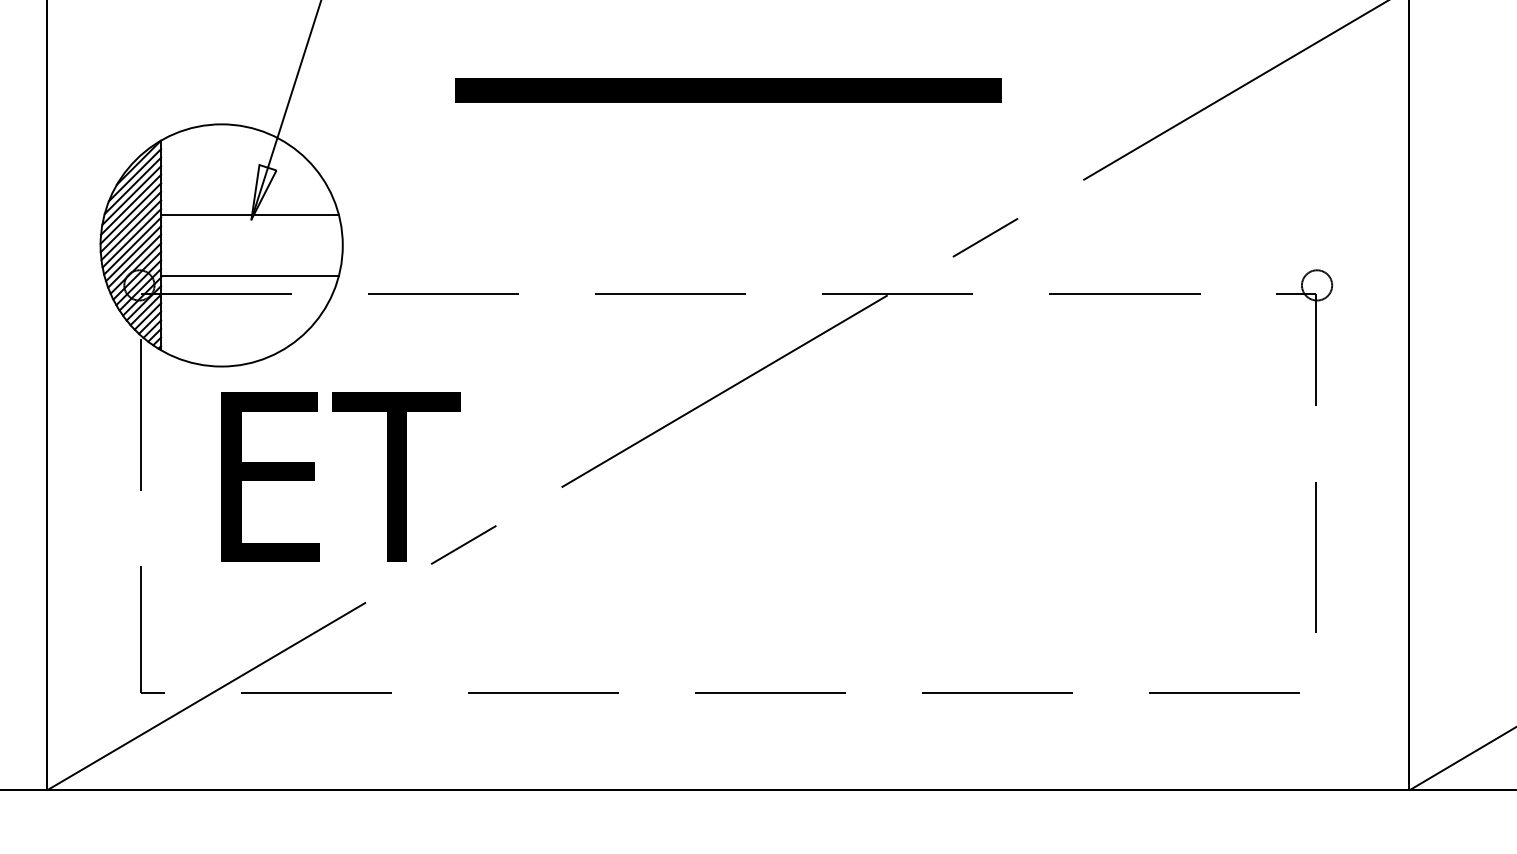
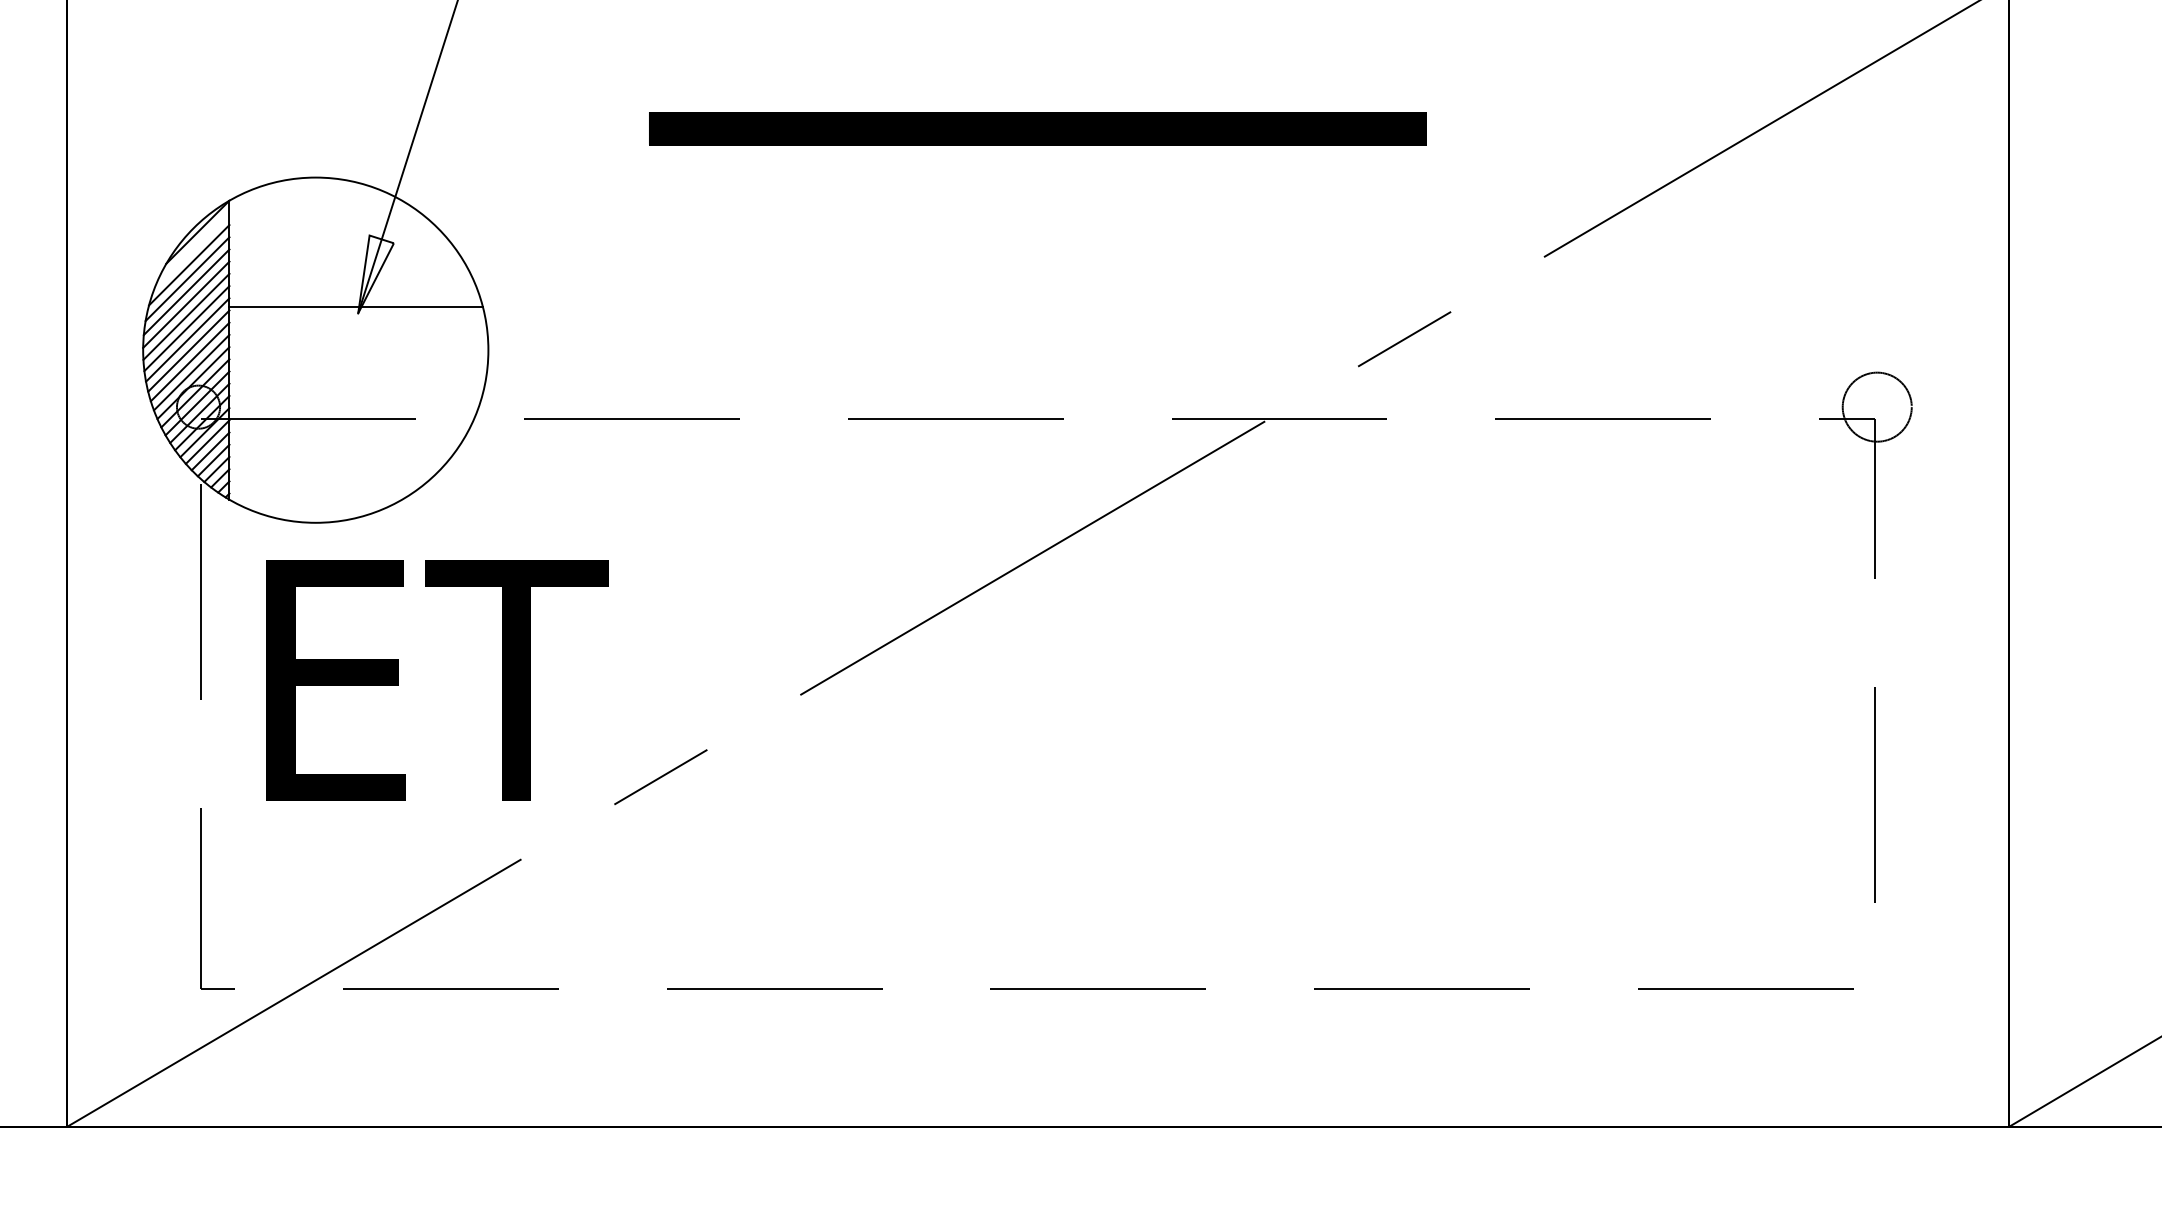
line: (135, 174) -> (192, 249), removed
line: (249, 275) -> (355, 393), removed
circle: (1316, 284) -> (1876, 406), size x1.6
text: (341, 477) -> (437, 680), moved

